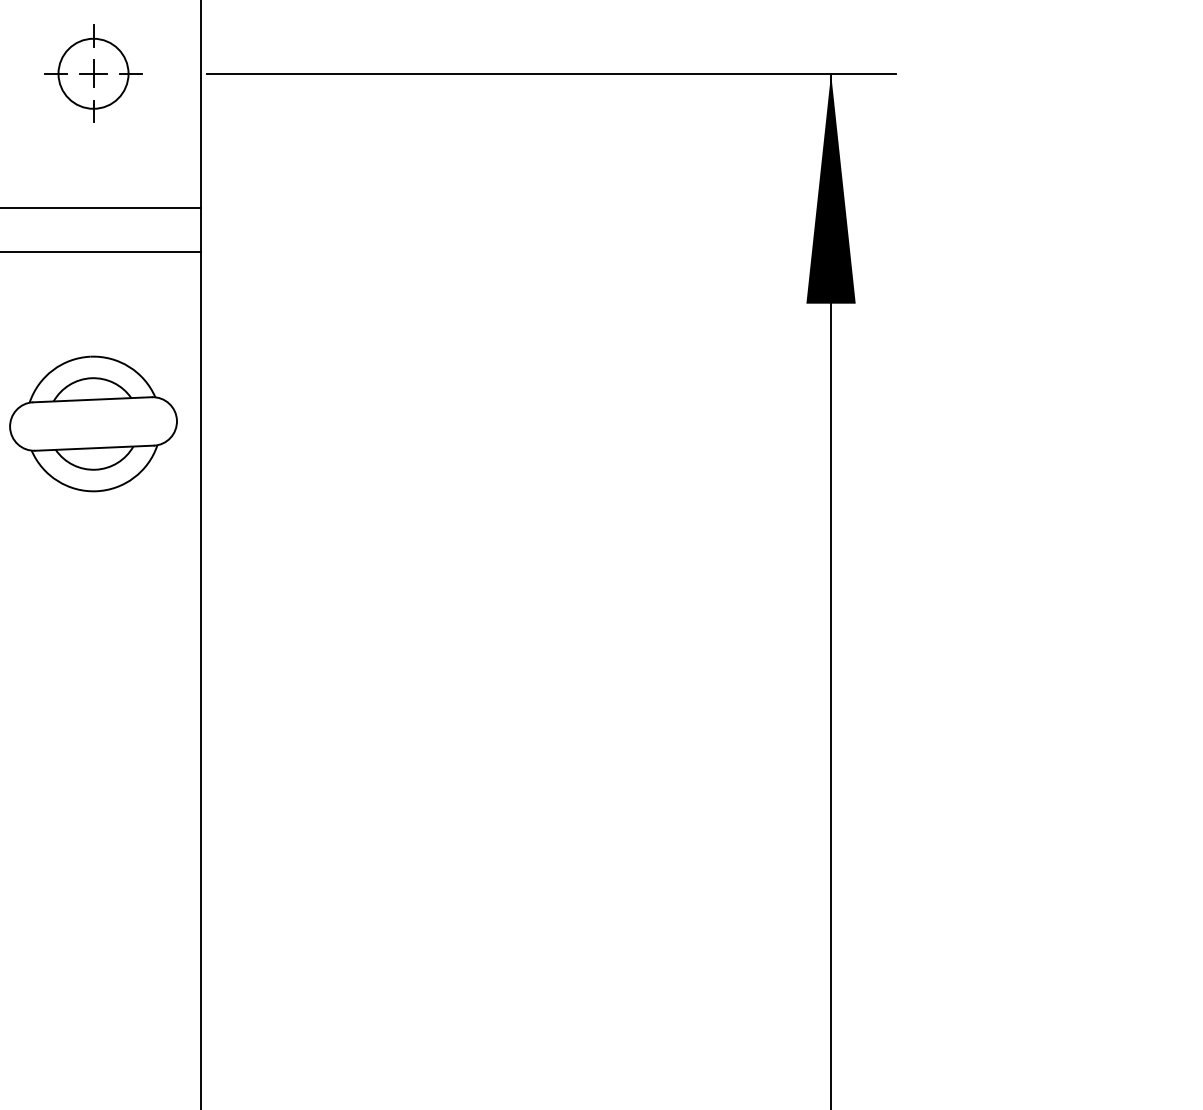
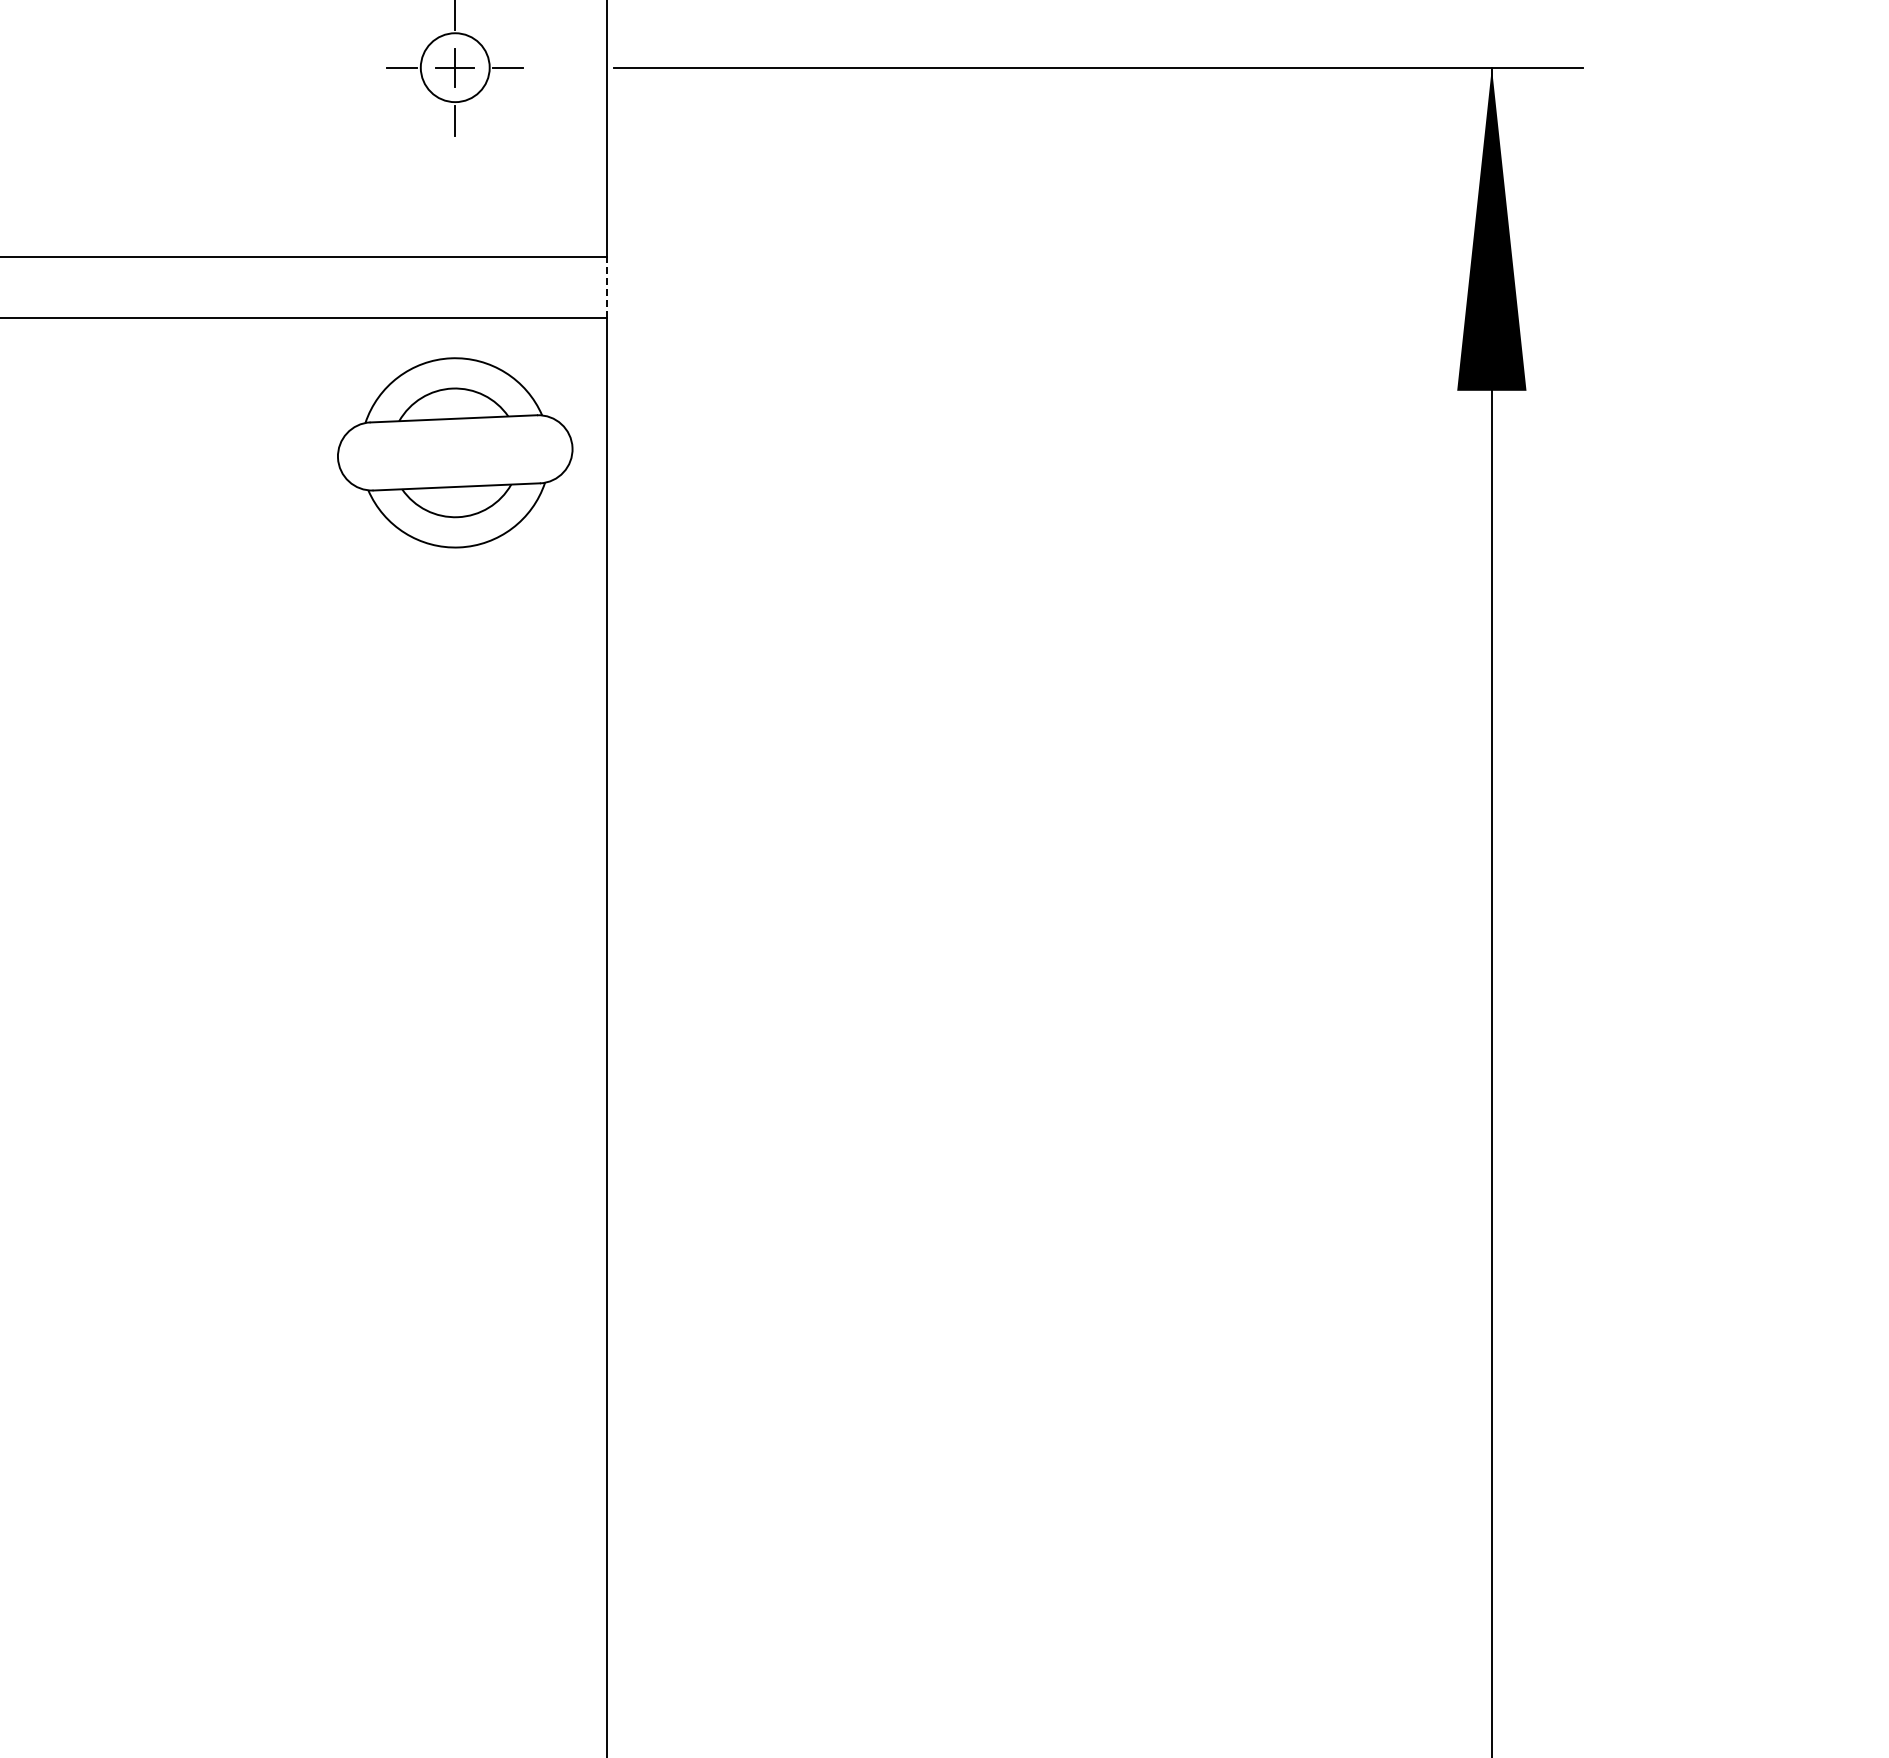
circle: (93, 73) -> (455, 67), size x0.7
line: (201, 229) -> (606, 286), solid -> dashed
part: (93, 423) -> (455, 452), moved

